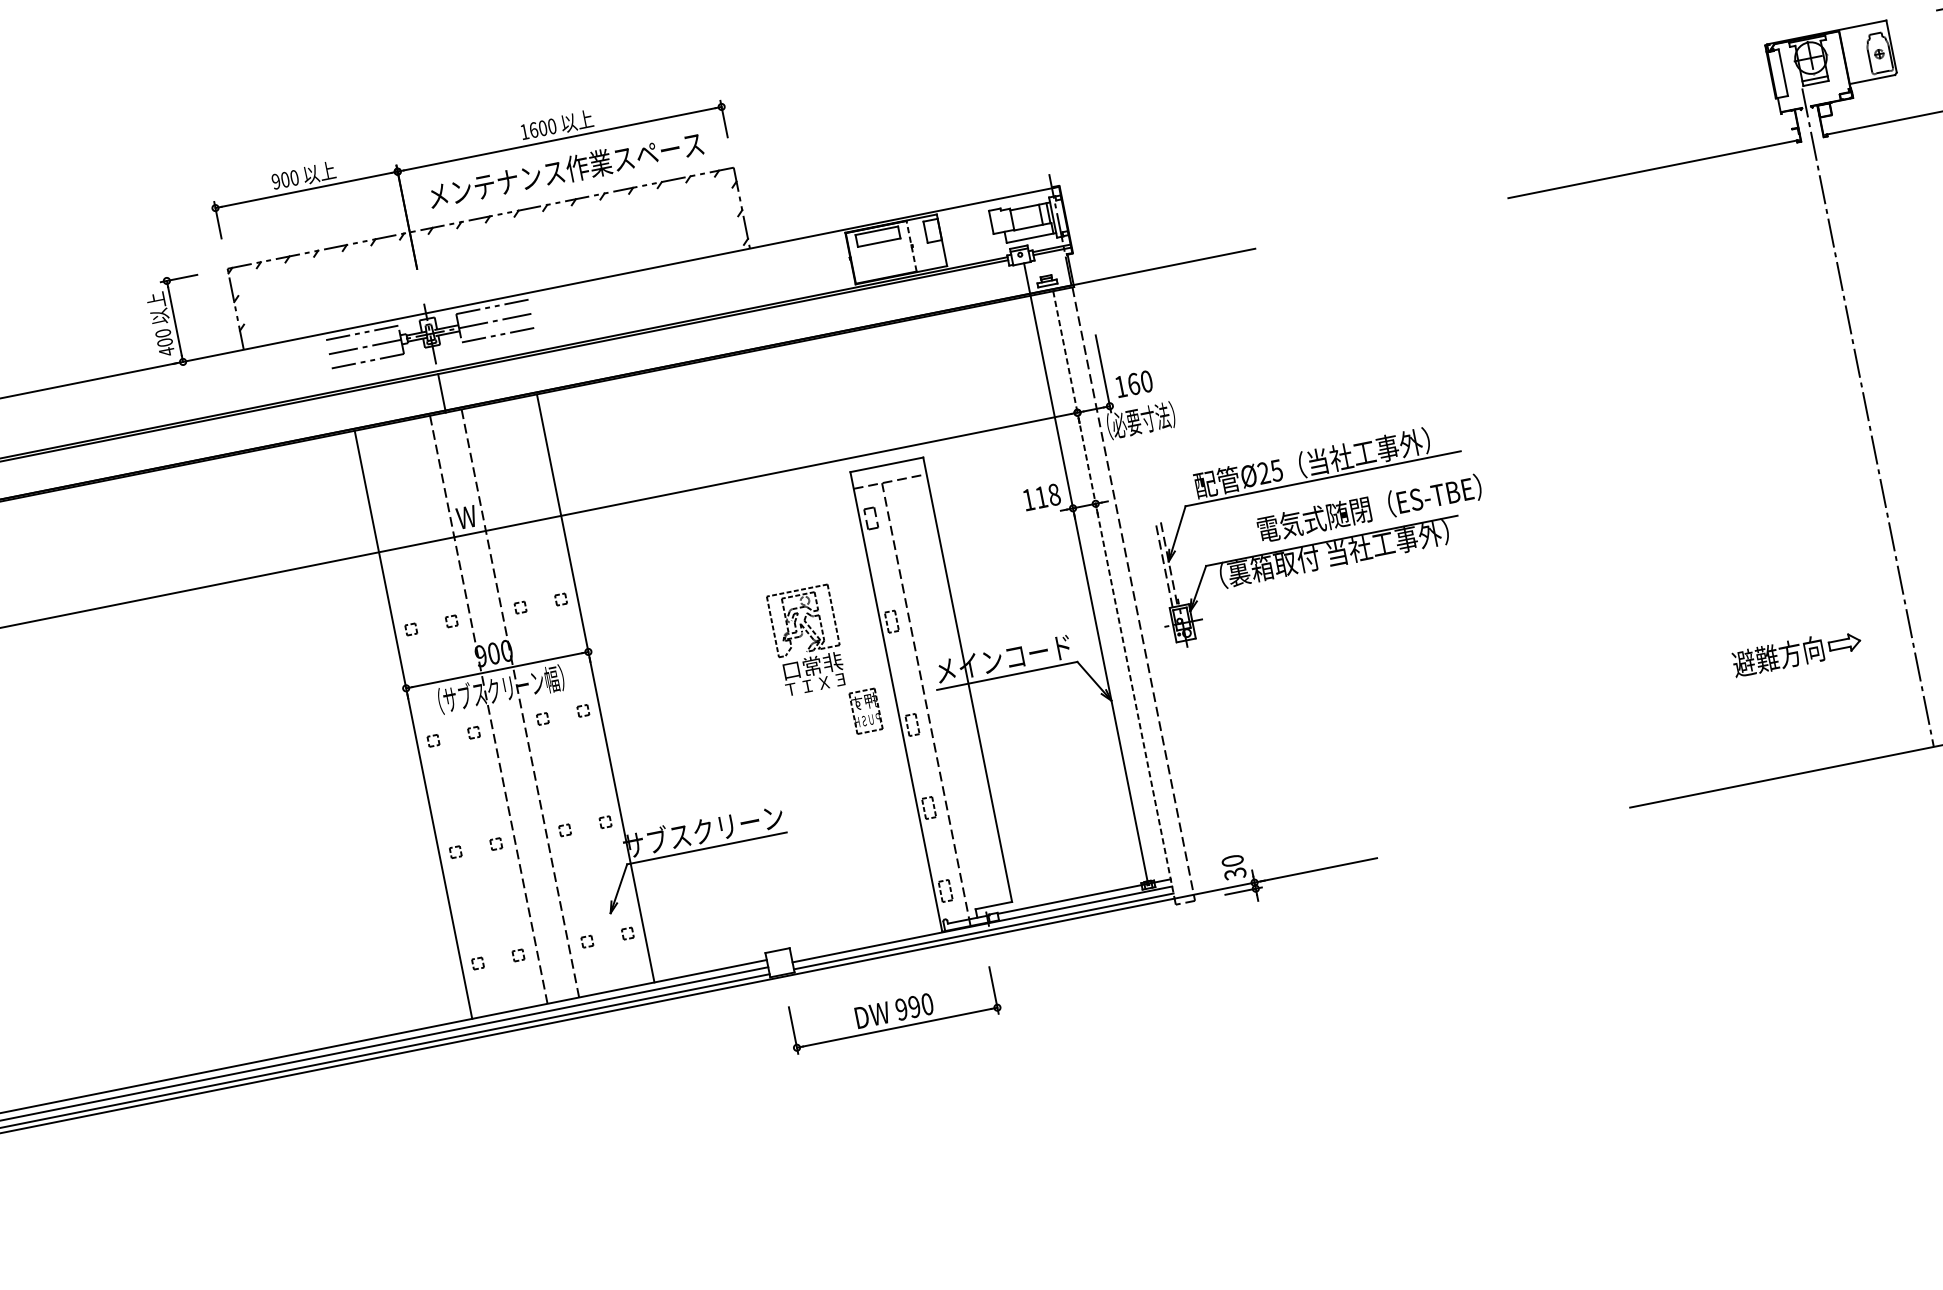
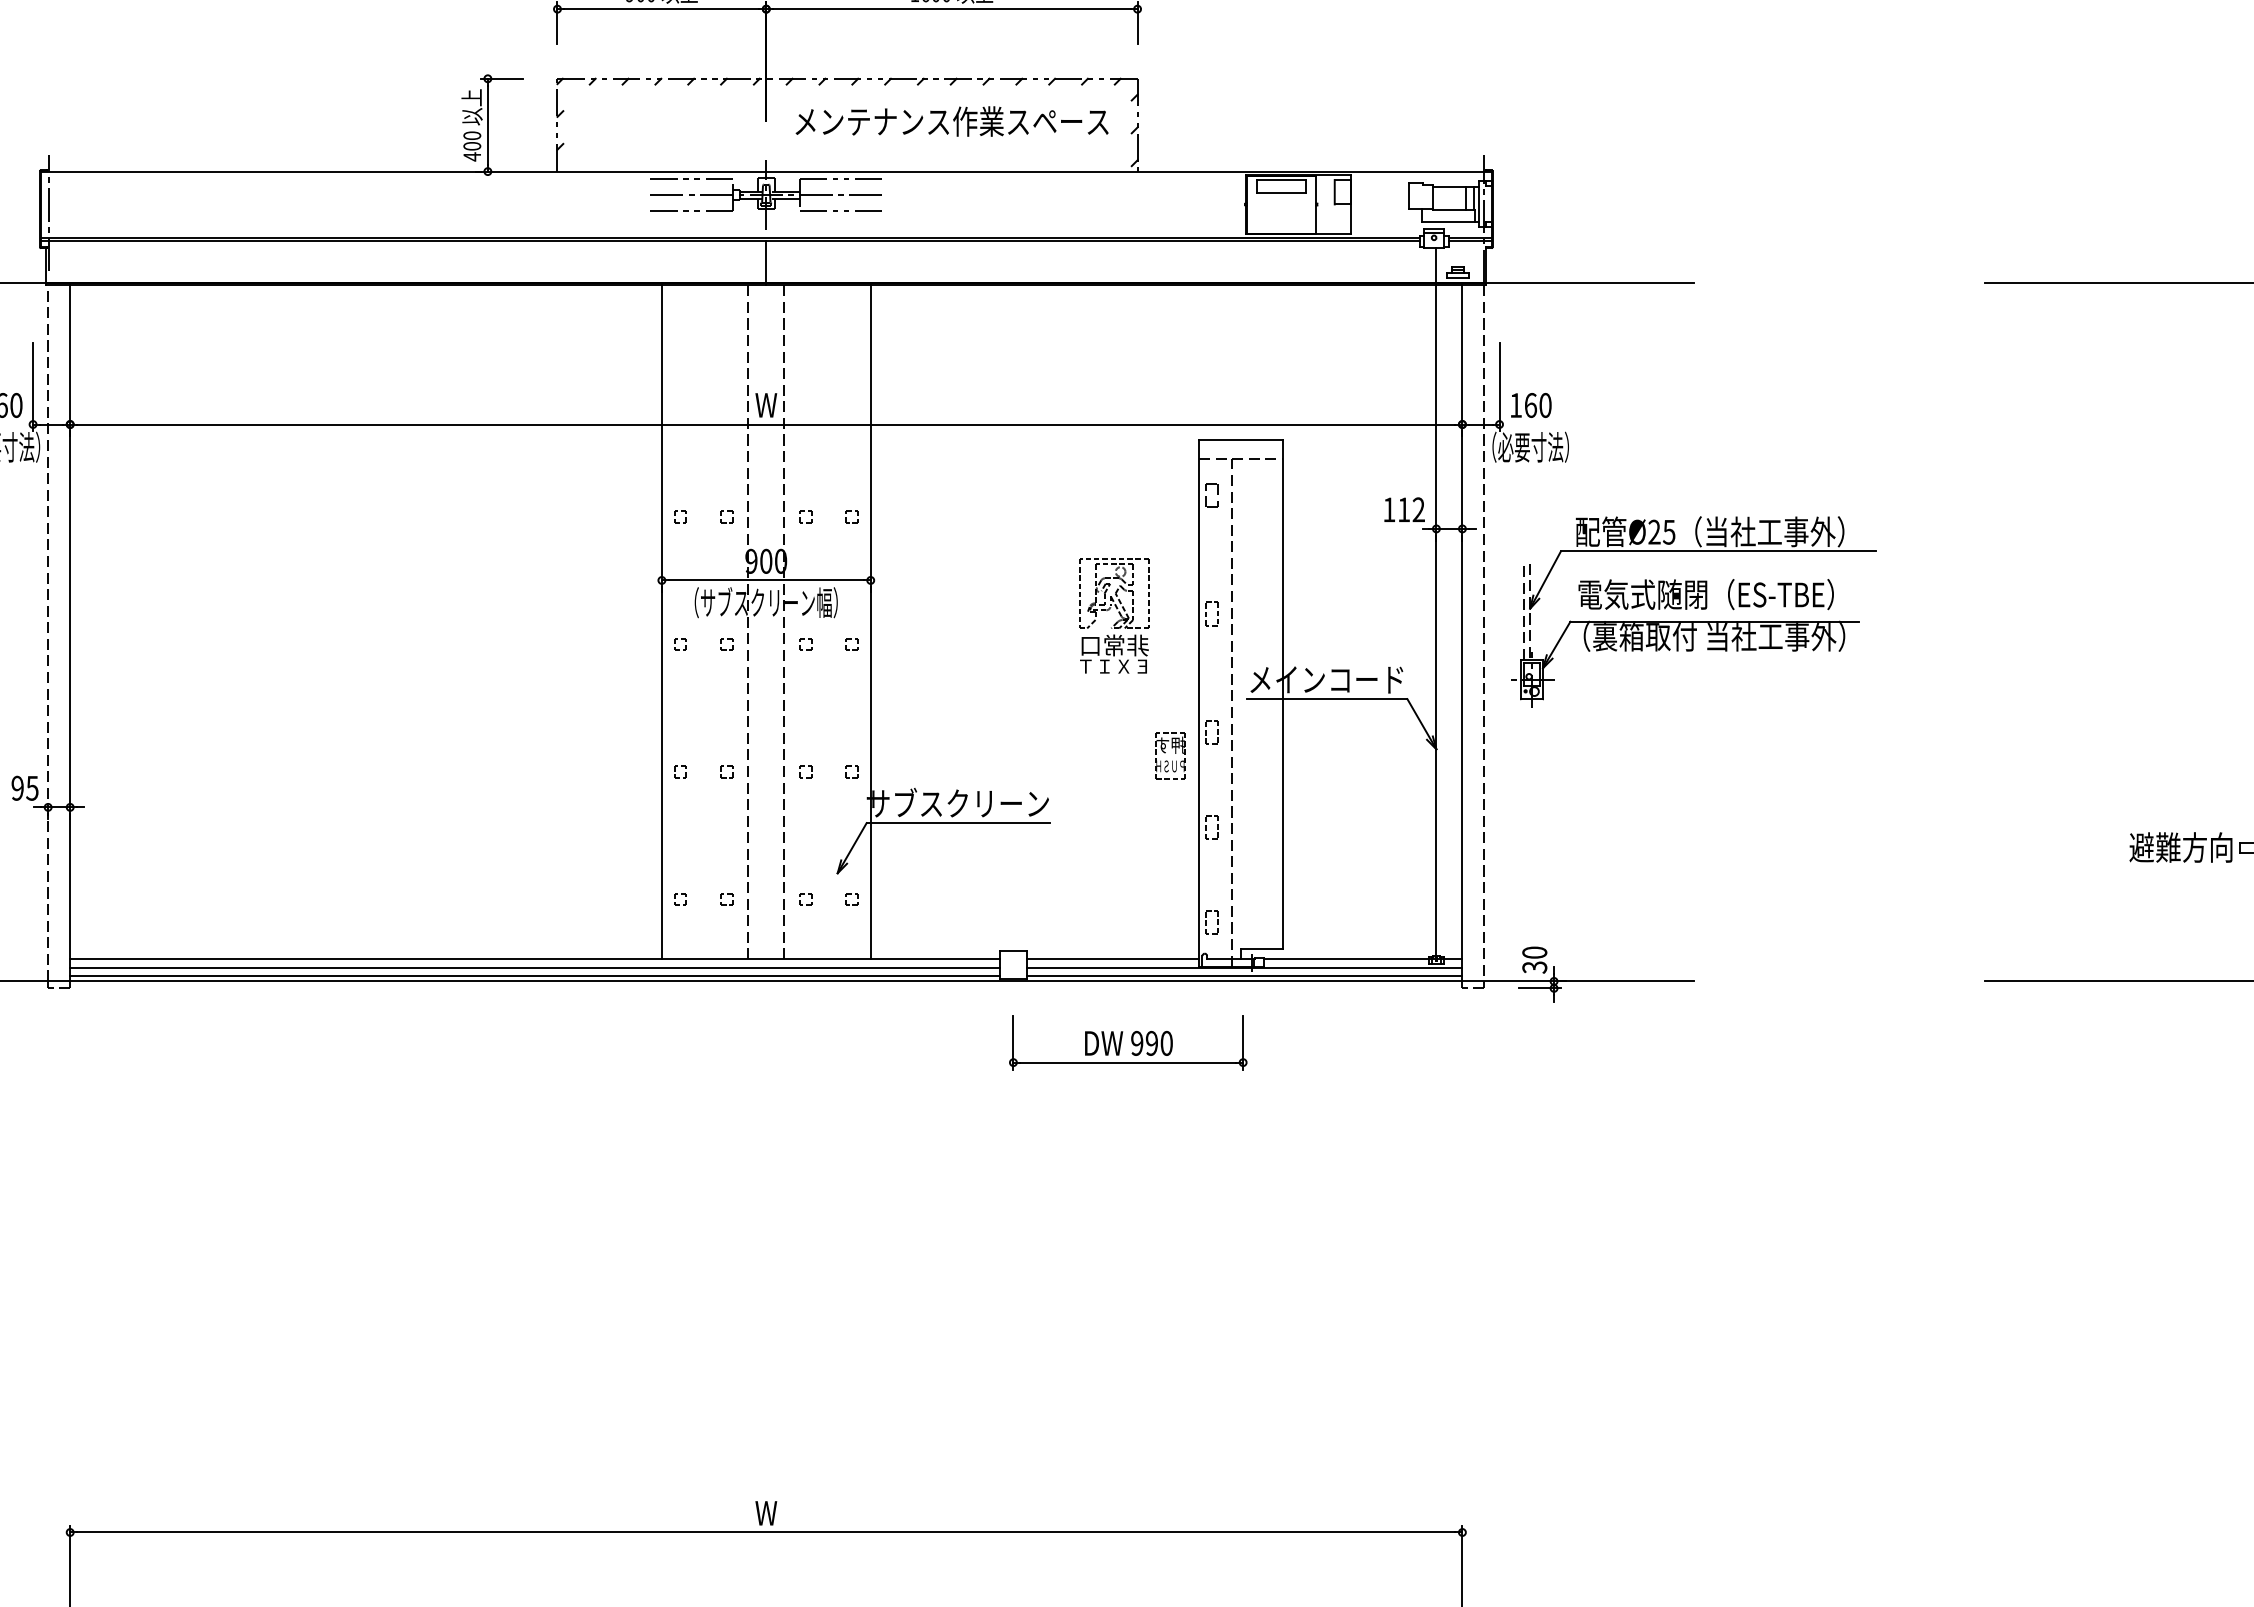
text: (565, 170) -> (951, 121), moved
line: (911, 246) -> (1316, 204), dashed -> solid
text: (1054, 494) -> (1418, 509), 118 -> 112
text: (1368, 508) -> (1705, 594), moved
line: (1114, 595) -> (1462, 633), dashed -> solid
part: (865, 710) -> (1170, 755), moved
line: (866, 940) -> (1113, 959), added

